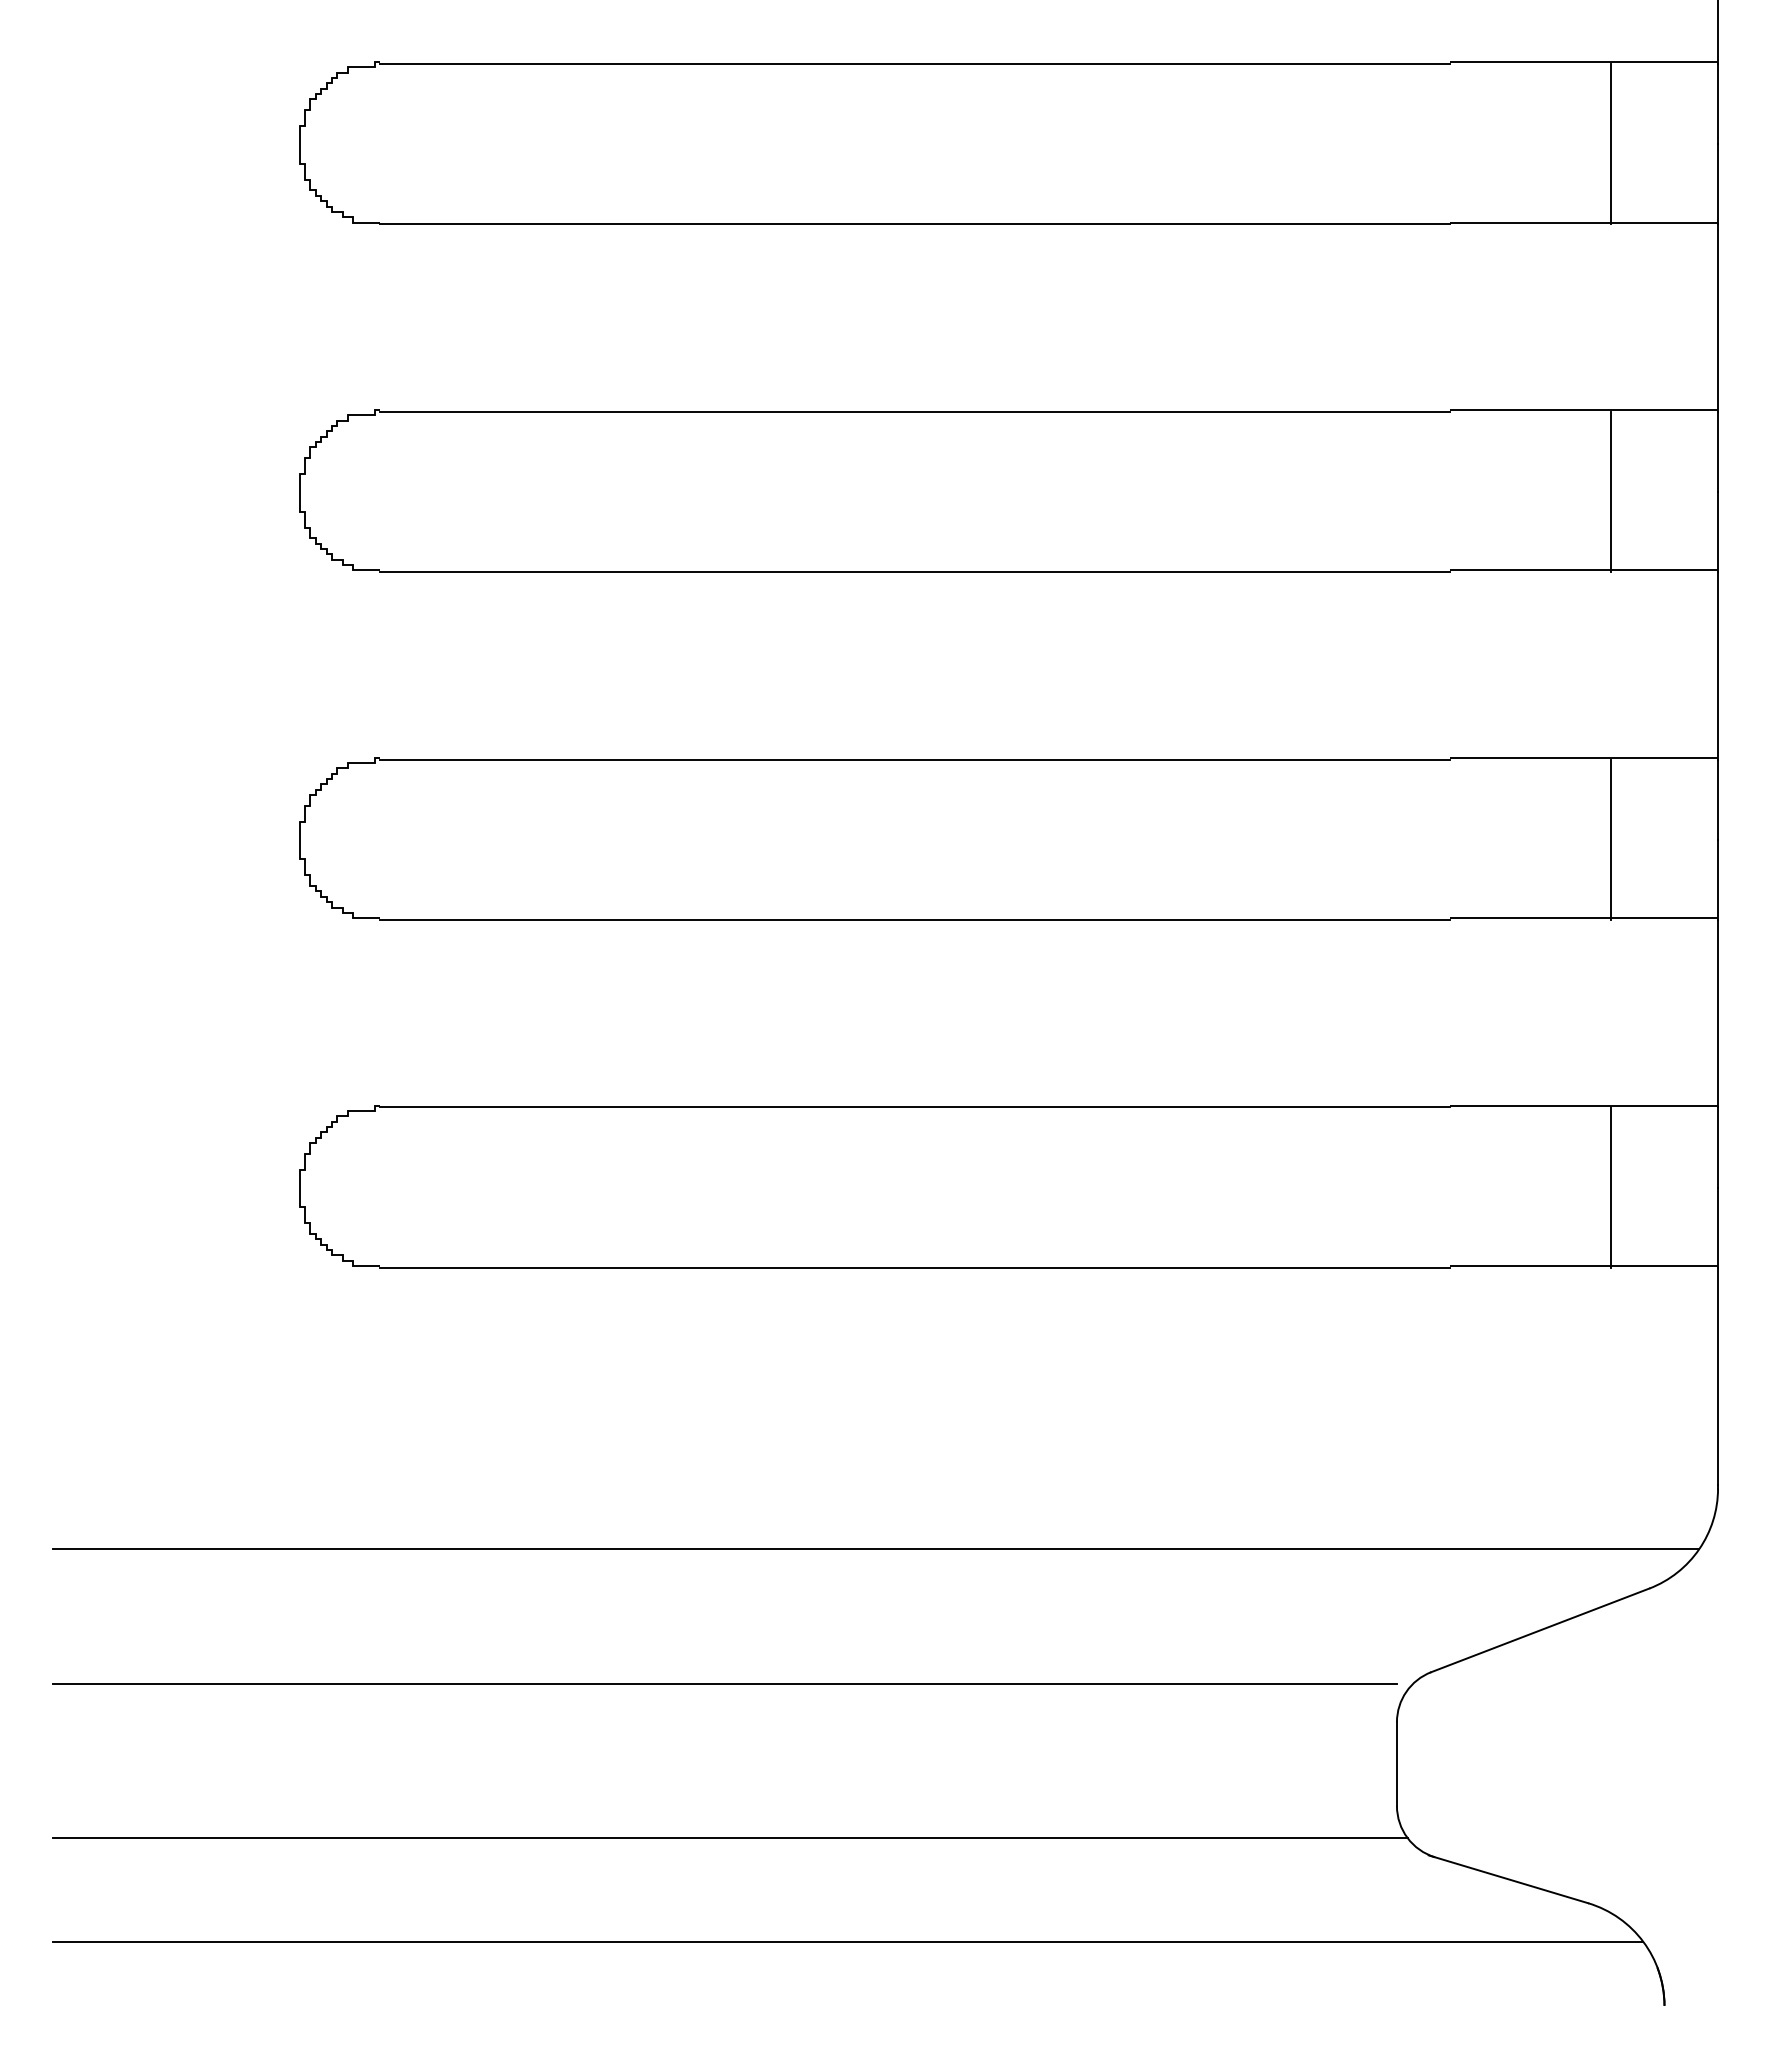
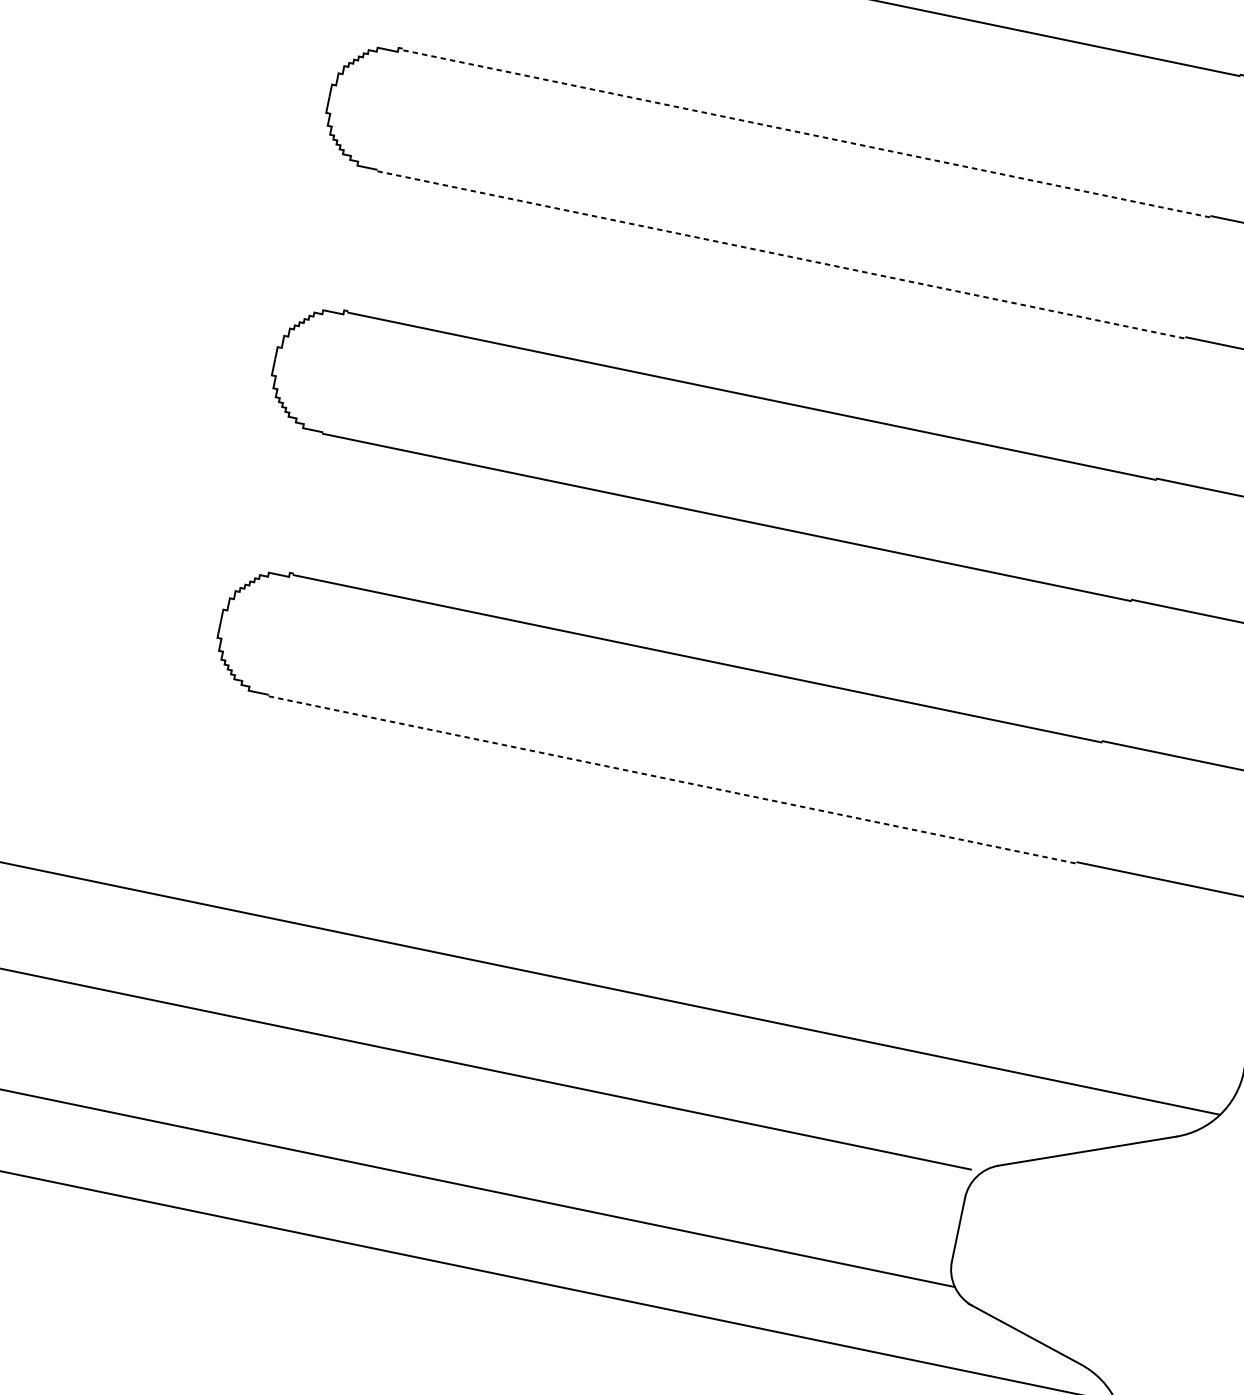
line: (914, 411) -> (805, 133), solid -> dashed
line: (915, 572) -> (781, 255), solid -> dashed
line: (1611, 1187) -> (1210, 828), removed
line: (915, 1267) -> (672, 779), solid -> dashed

